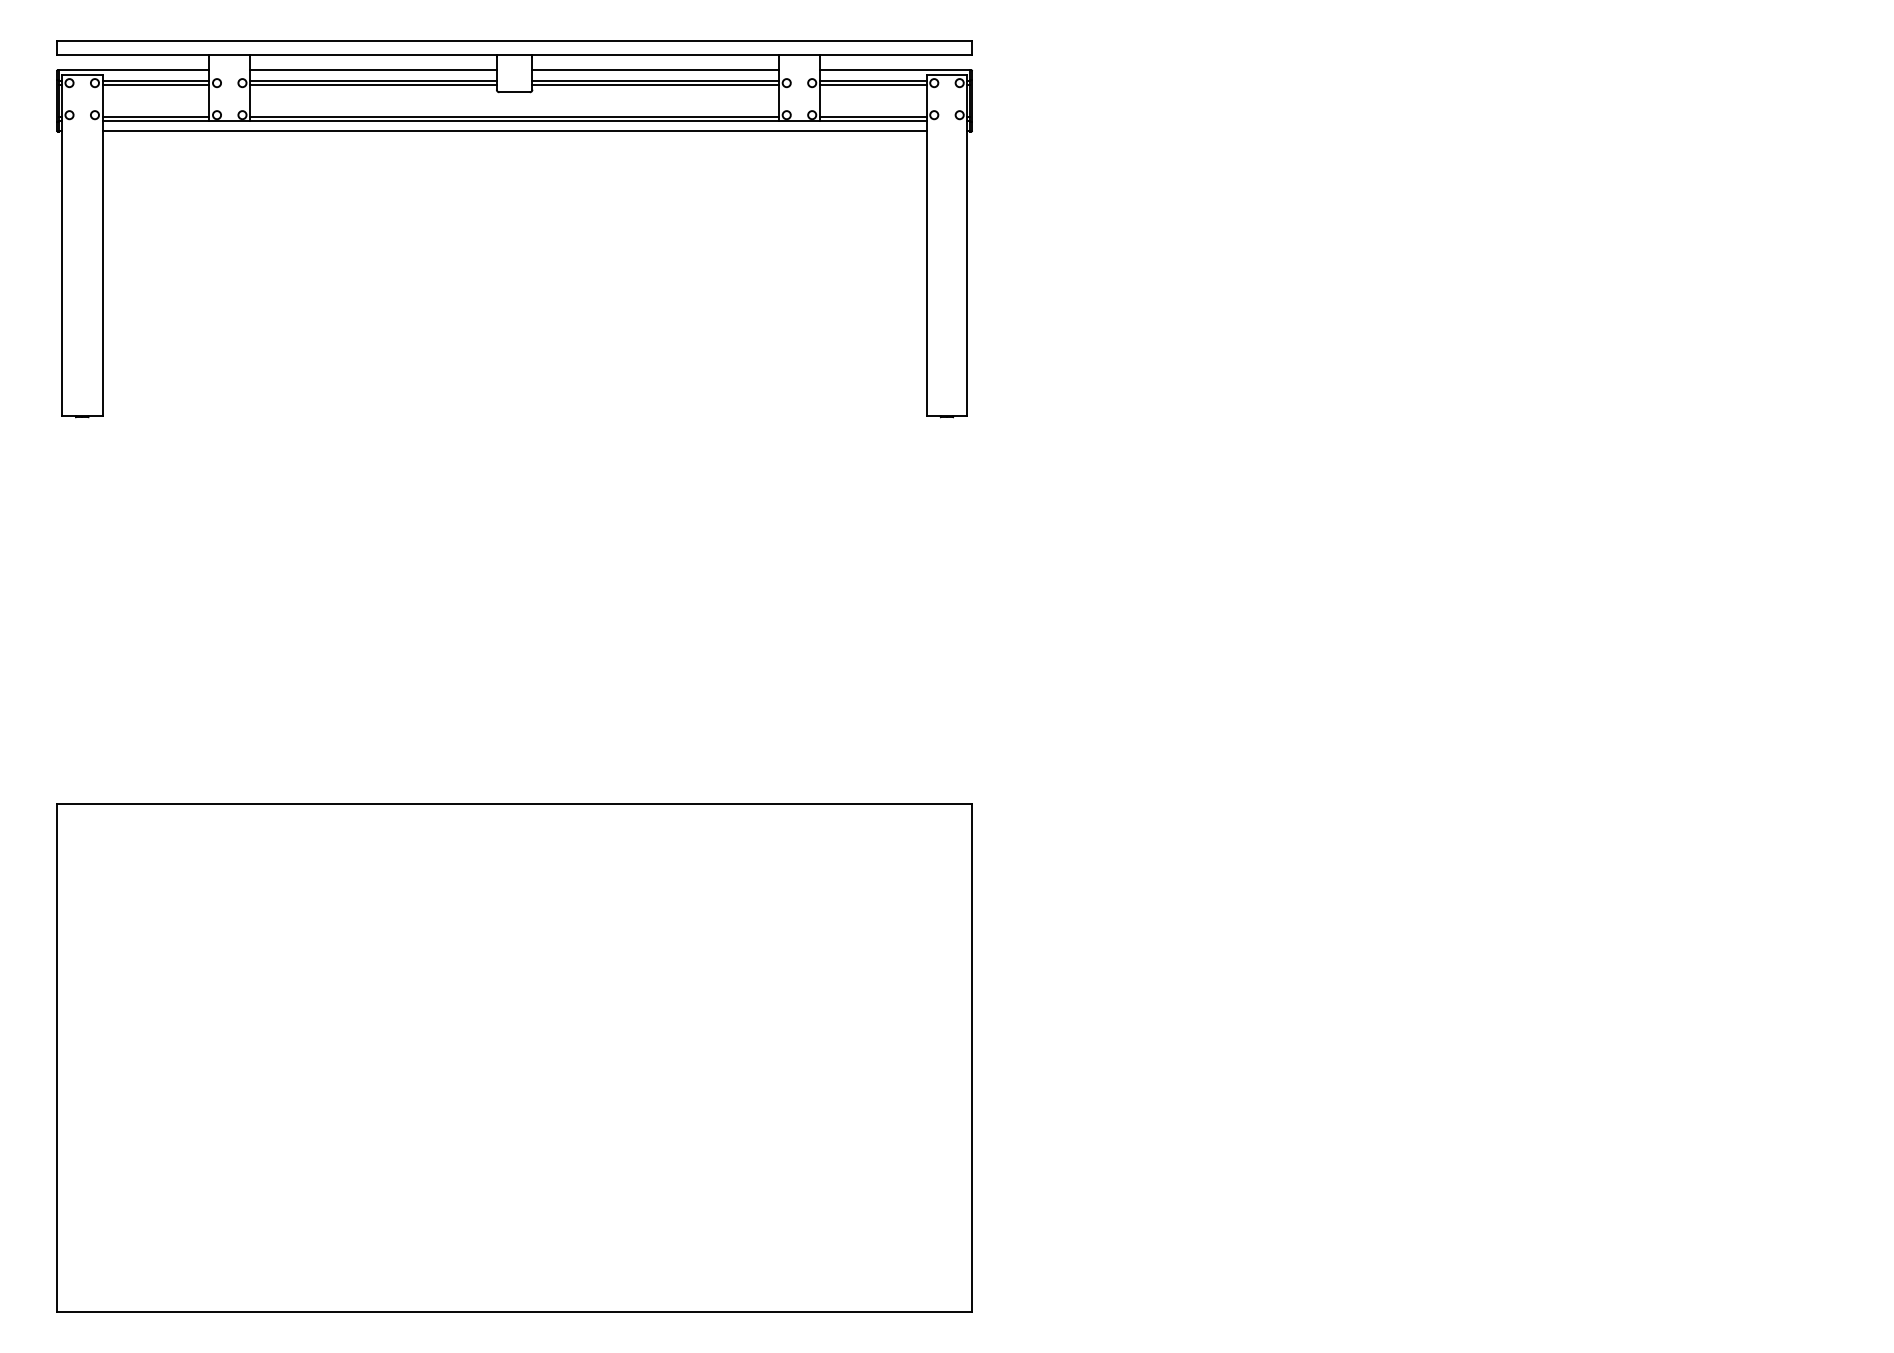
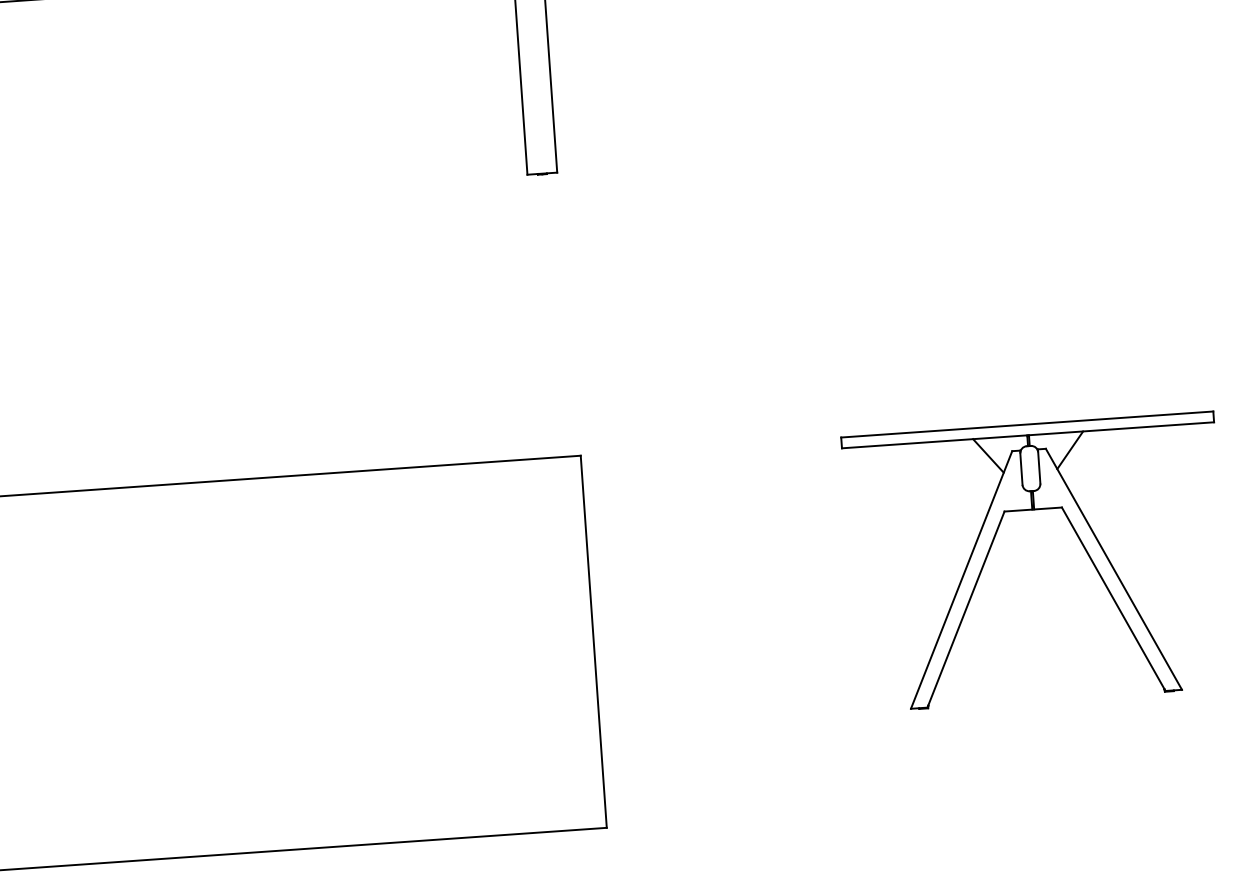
part: (1524, 962) -> (992, 543), added

